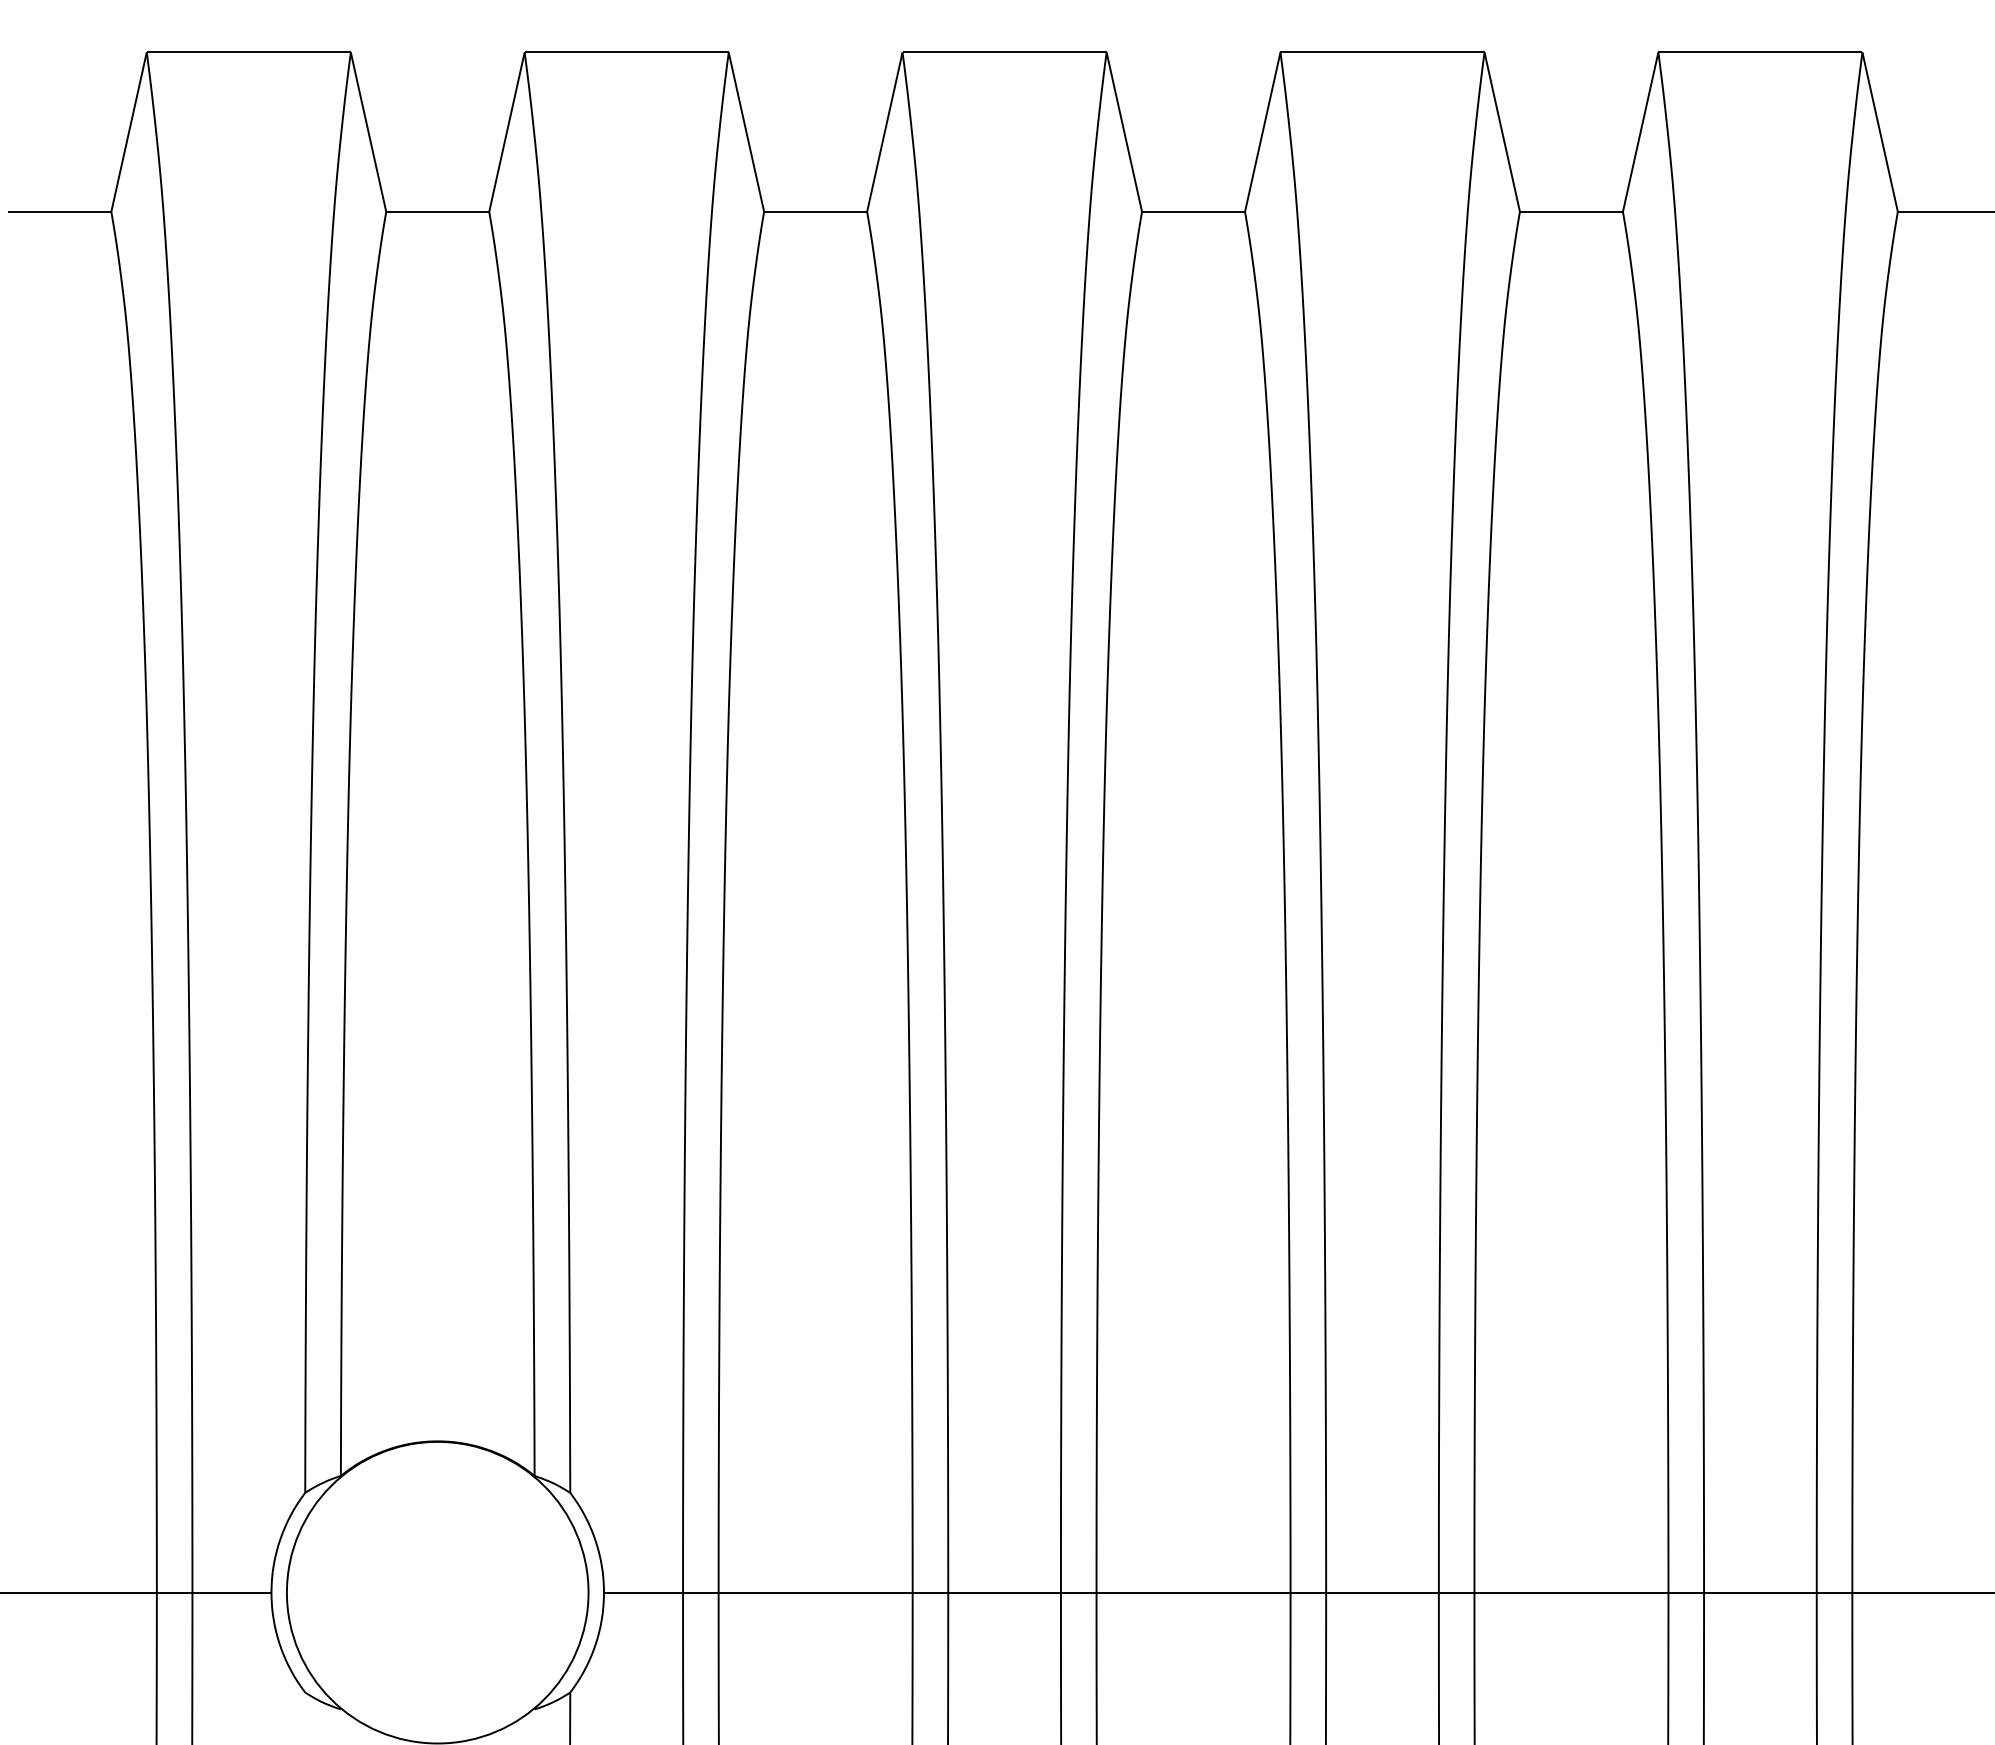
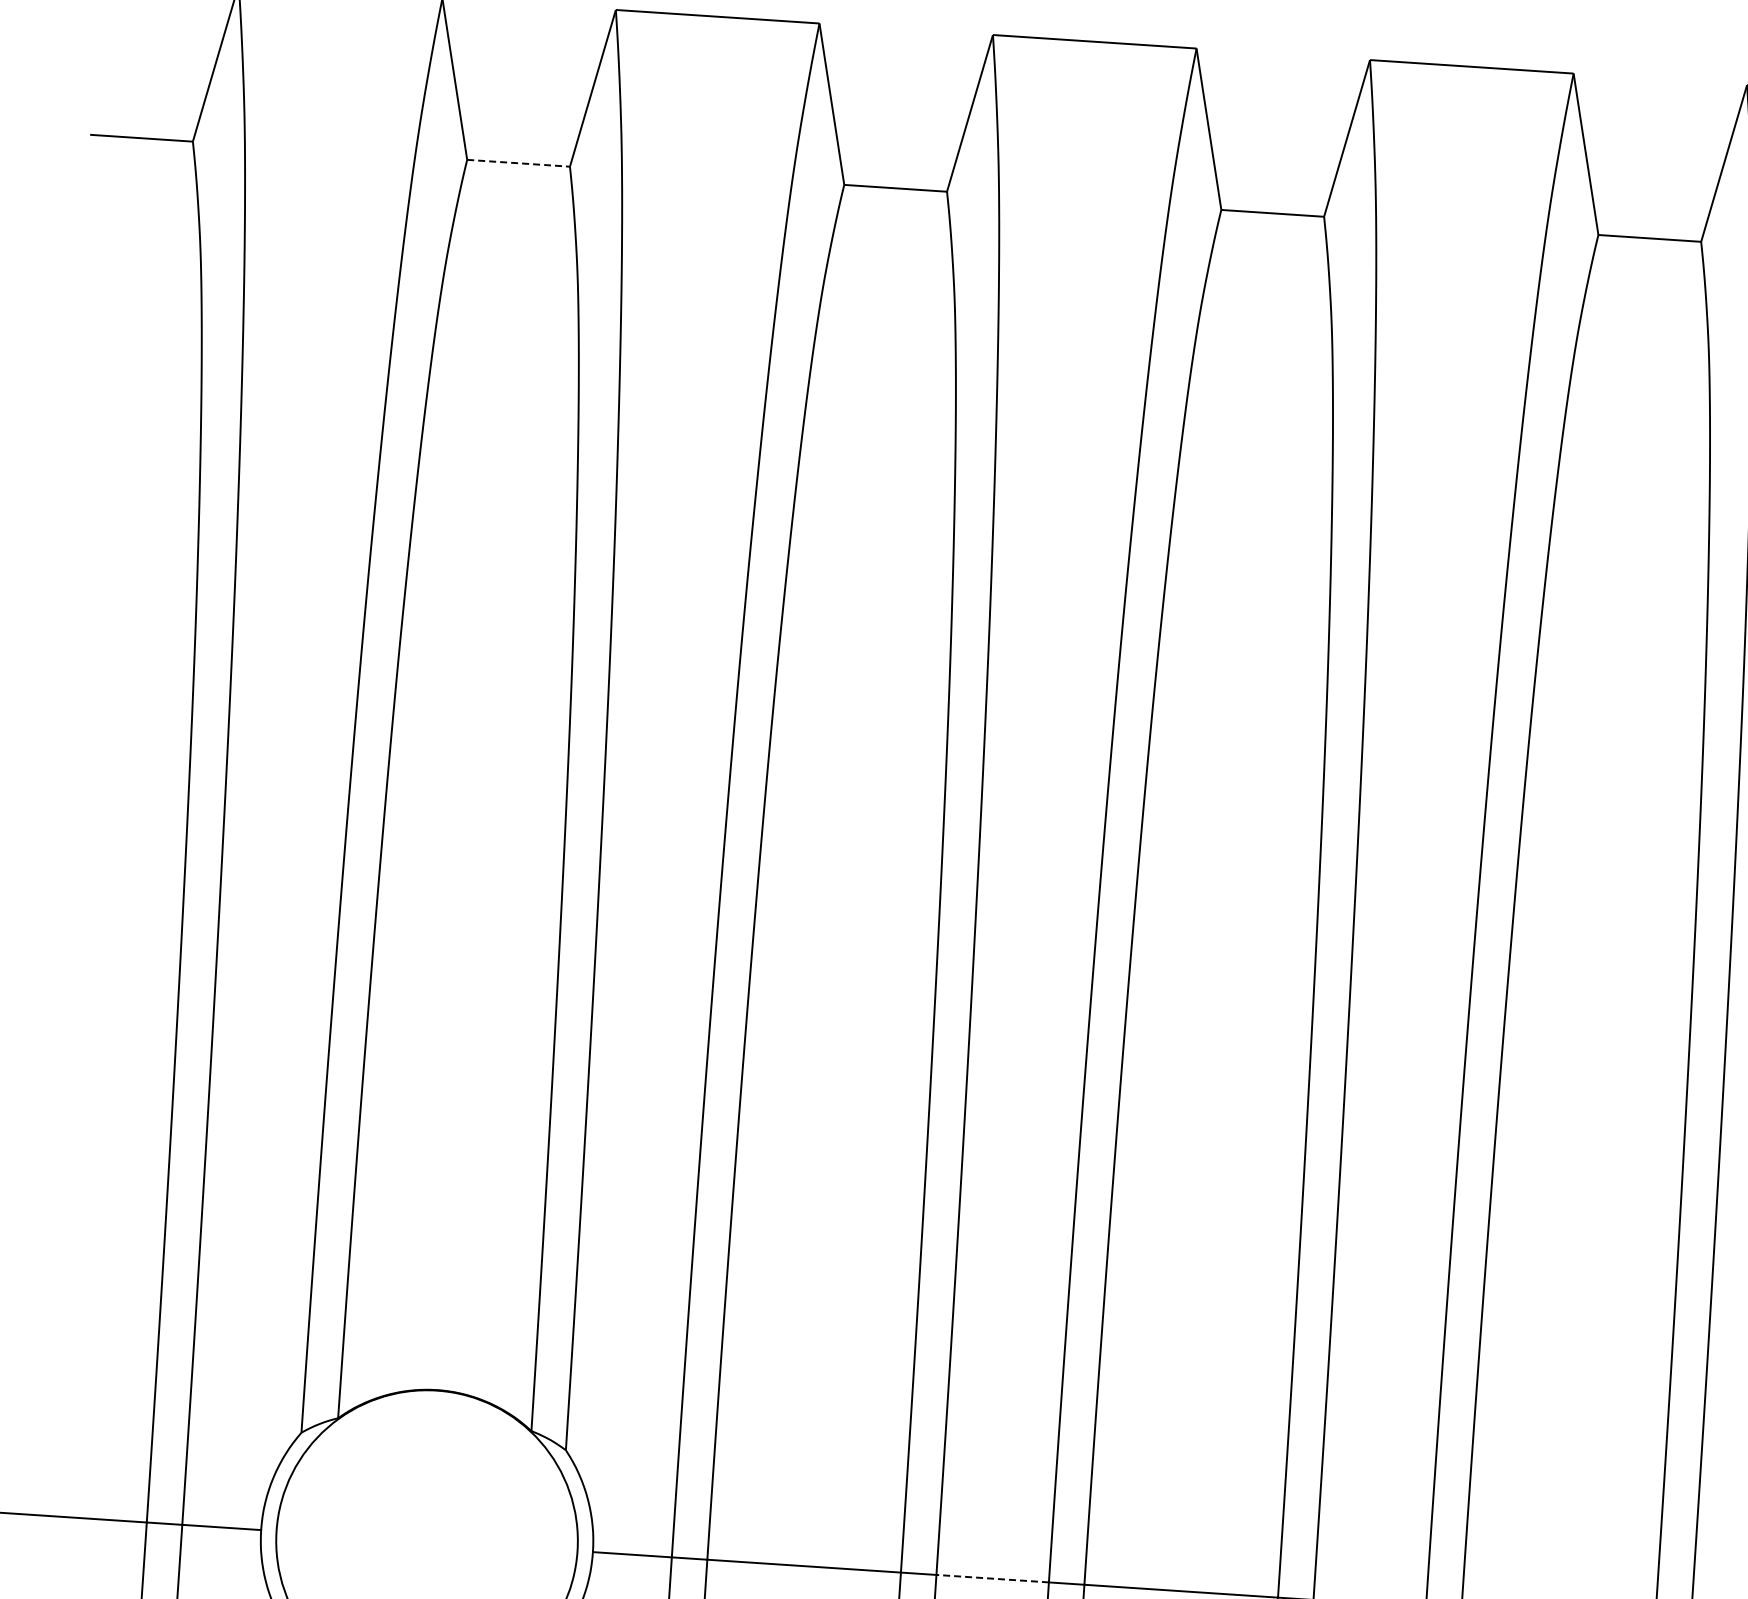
line: (437, 211) -> (518, 162), solid -> dashed
line: (1004, 1592) -> (992, 1578), solid -> dashed

